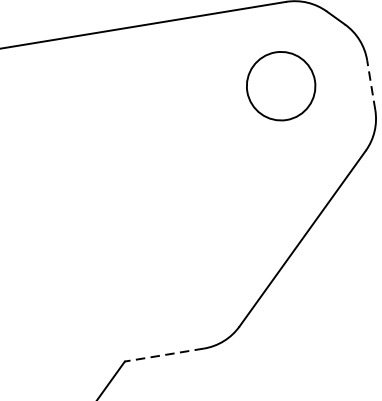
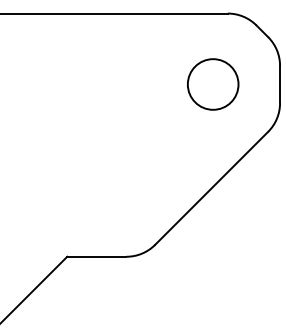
line: (371, 85) -> (280, 84), dashed -> solid
circle: (281, 86) -> (213, 84), moved
line: (163, 354) -> (96, 256), dashed -> solid

